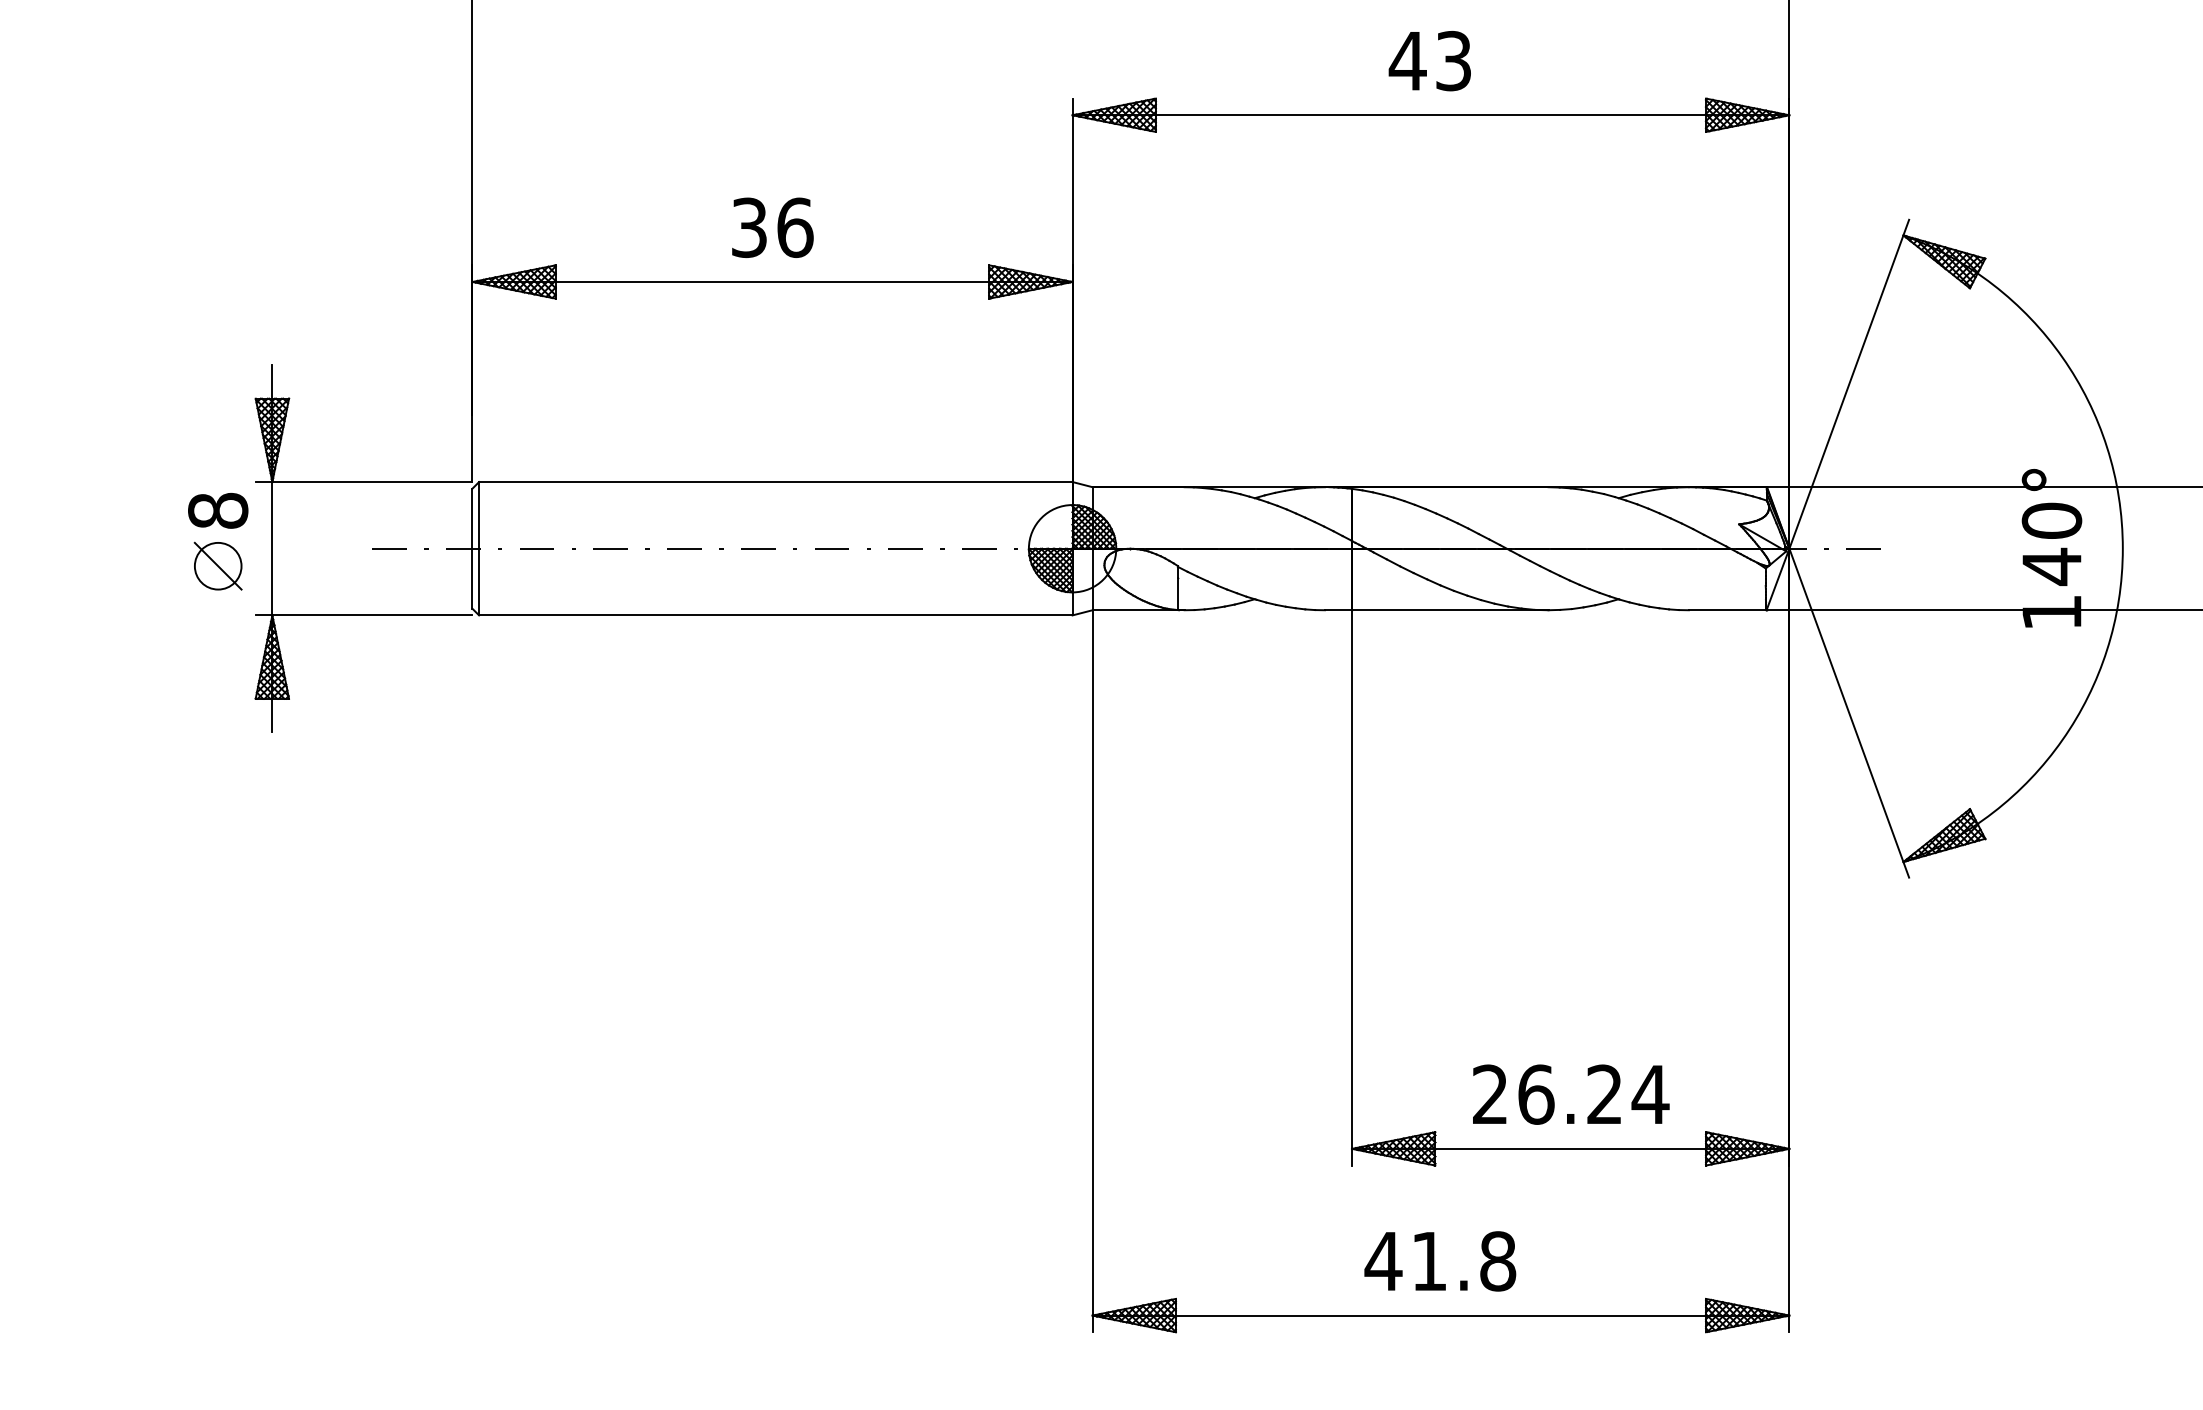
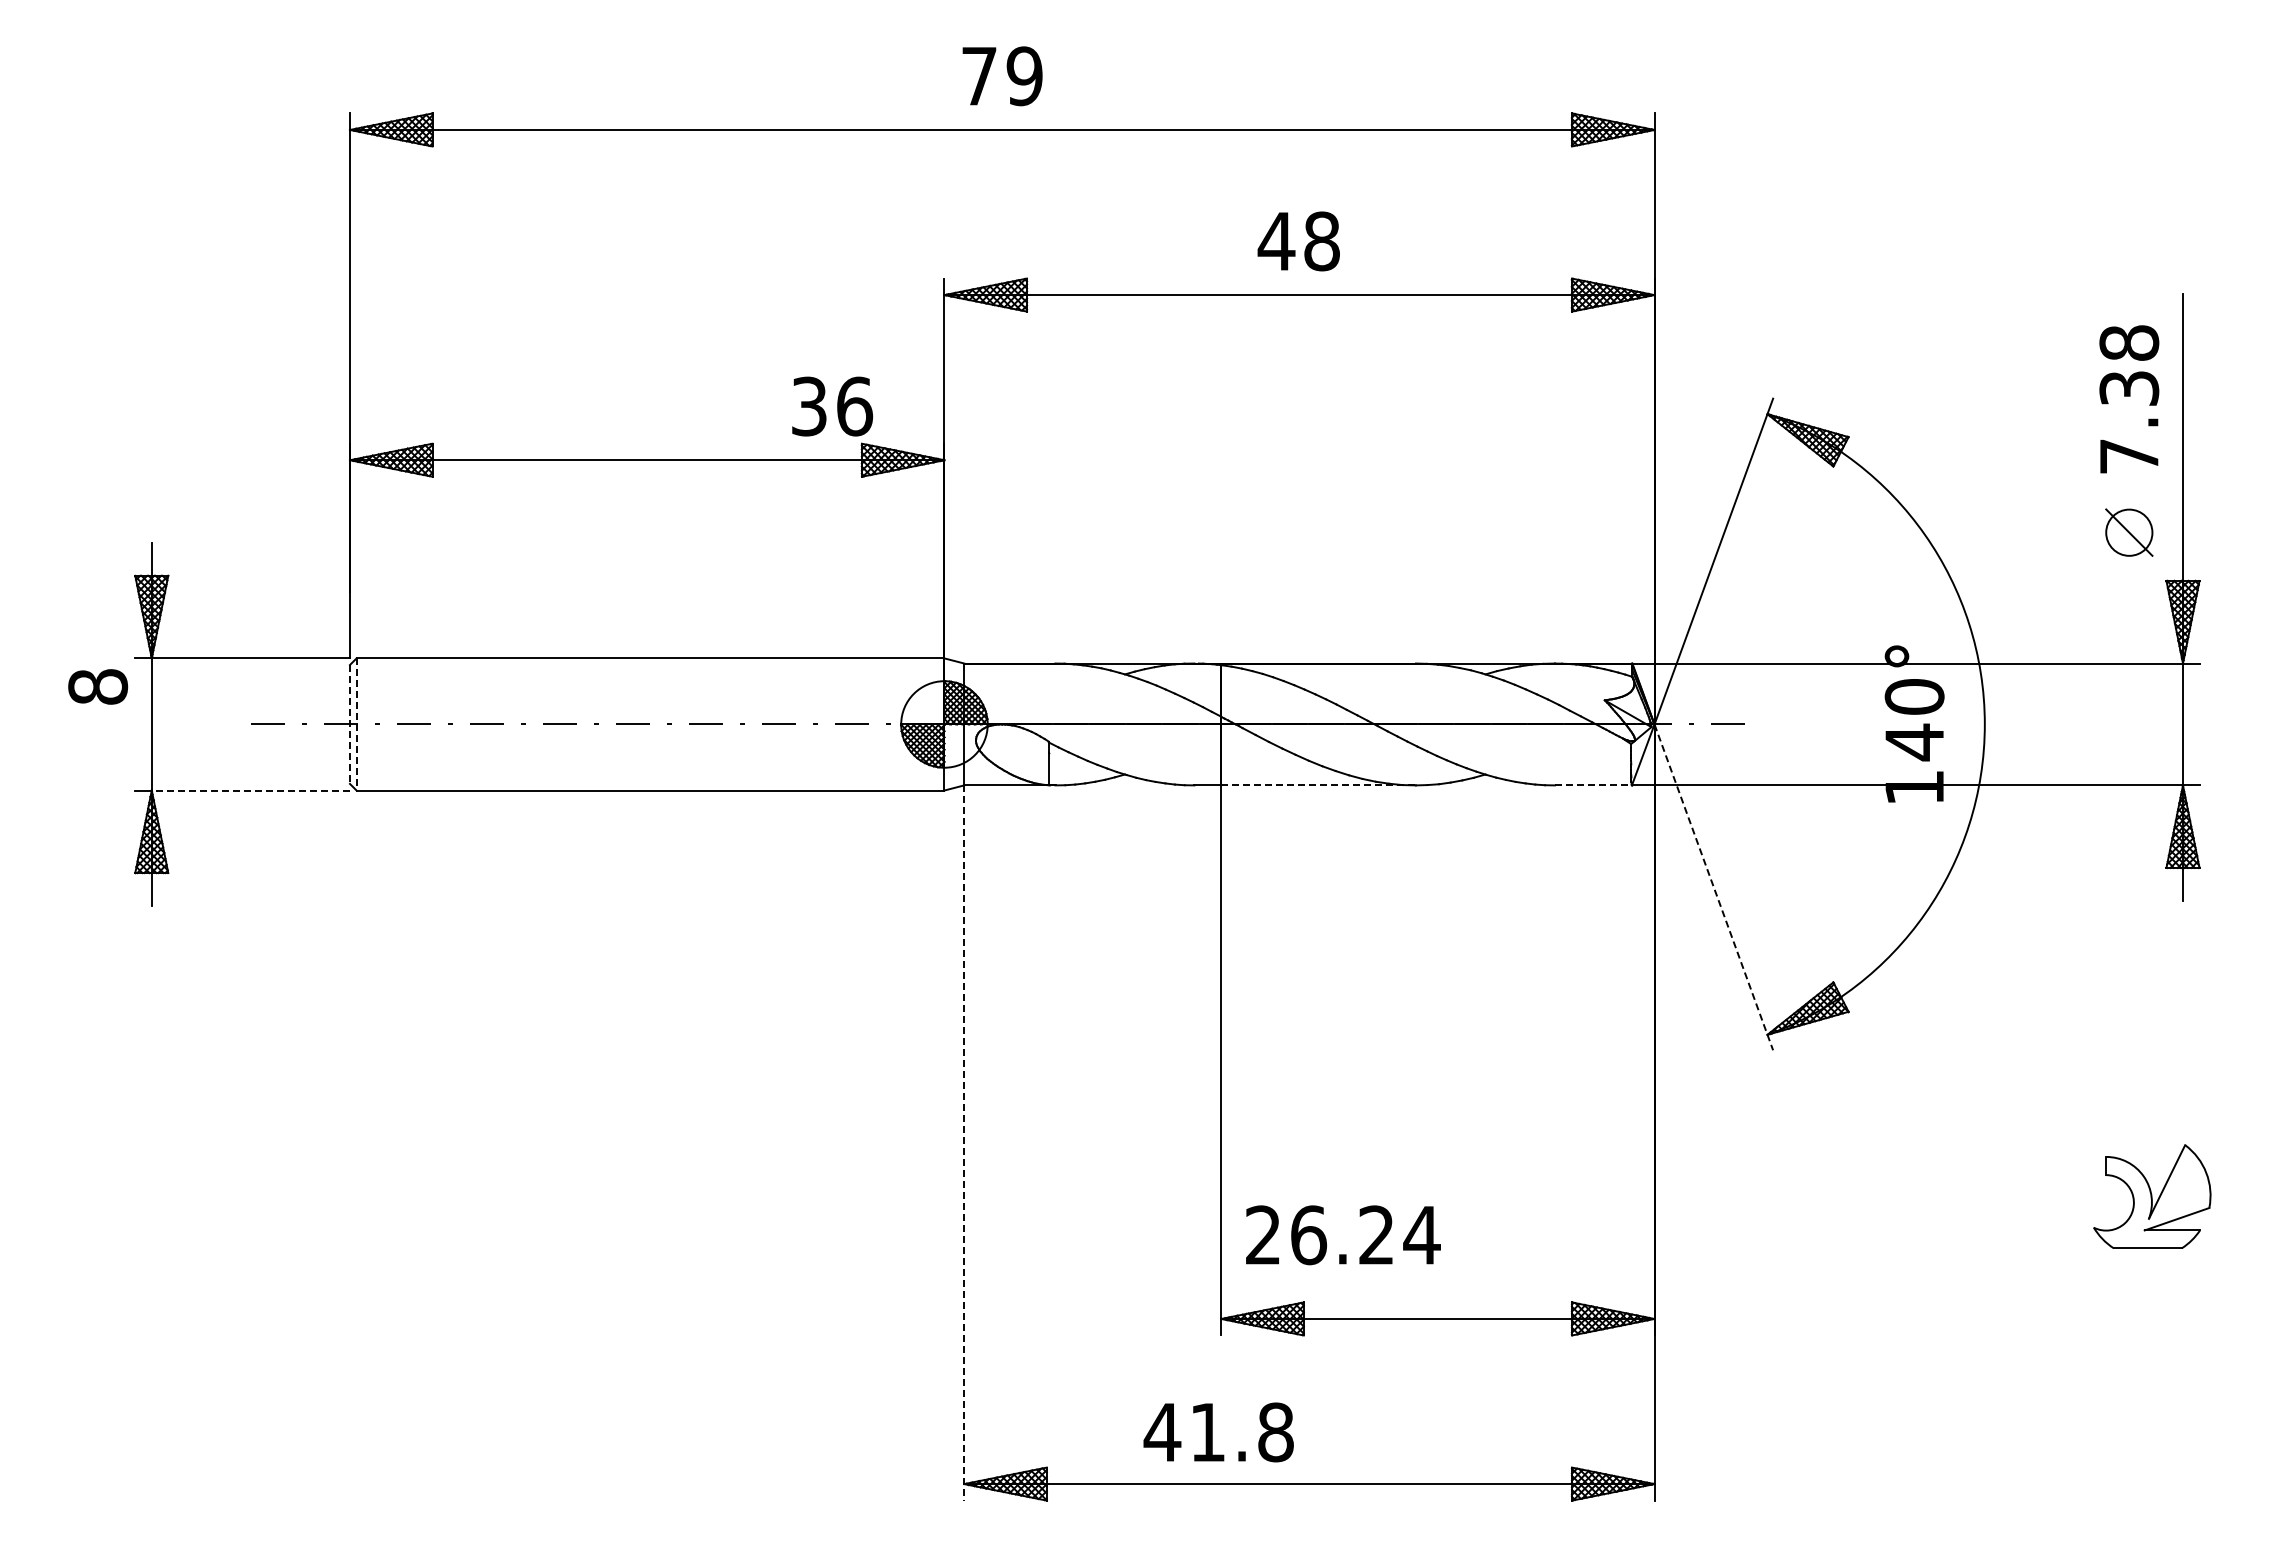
text: (1453, 61) -> (1321, 241), 43 -> 48
text: (772, 227) -> (832, 406), moved
line: (471, 548) -> (349, 724), solid -> dashed
line: (479, 548) -> (356, 724), solid -> dashed
part: (218, 565) -> (98, 741), removed
line: (1451, 610) -> (1319, 785), solid -> dashed
line: (1727, 610) -> (1593, 785), solid -> dashed
line: (372, 615) -> (250, 790), solid -> dashed
line: (1849, 713) -> (1714, 887), solid -> dashed
line: (1092, 971) -> (964, 1143), solid -> dashed
text: (1571, 1094) -> (1343, 1235), moved
text: (1440, 1261) -> (1218, 1432), moved

